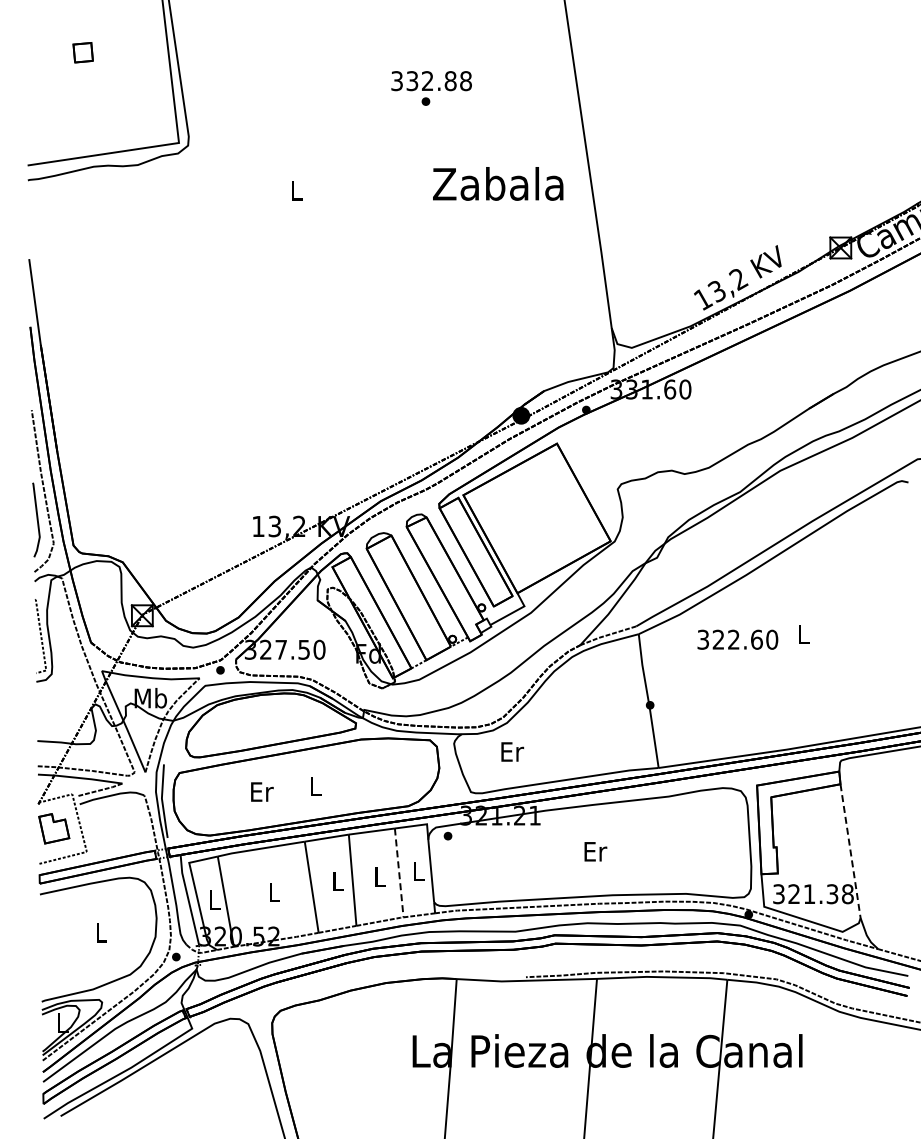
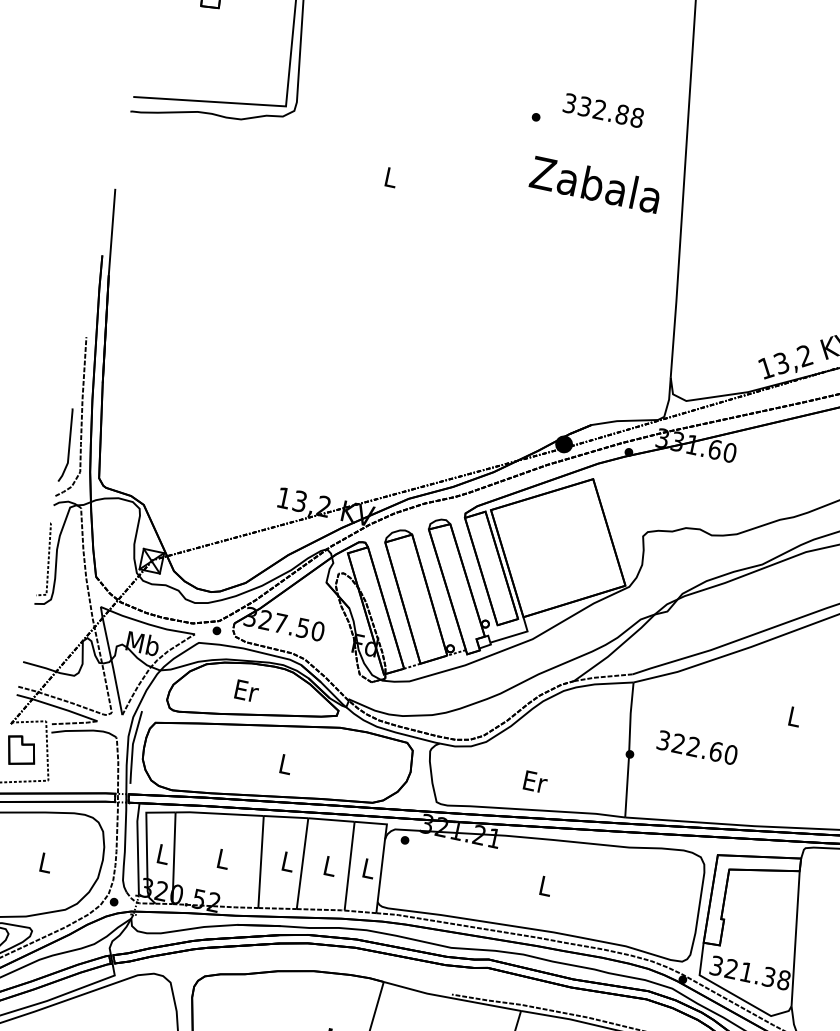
text: (431, 81) -> (603, 111), moved
text: (498, 183) -> (596, 184), moved
text: (737, 639) -> (697, 747), moved
text: (512, 751) -> (535, 781), moved
text: (262, 791) -> (247, 690), moved
text: (595, 851) -> (546, 886), Er -> L
line: (850, 851) -> (795, 939), dashed -> solid
line: (399, 872) -> (349, 865), dashed -> solid

